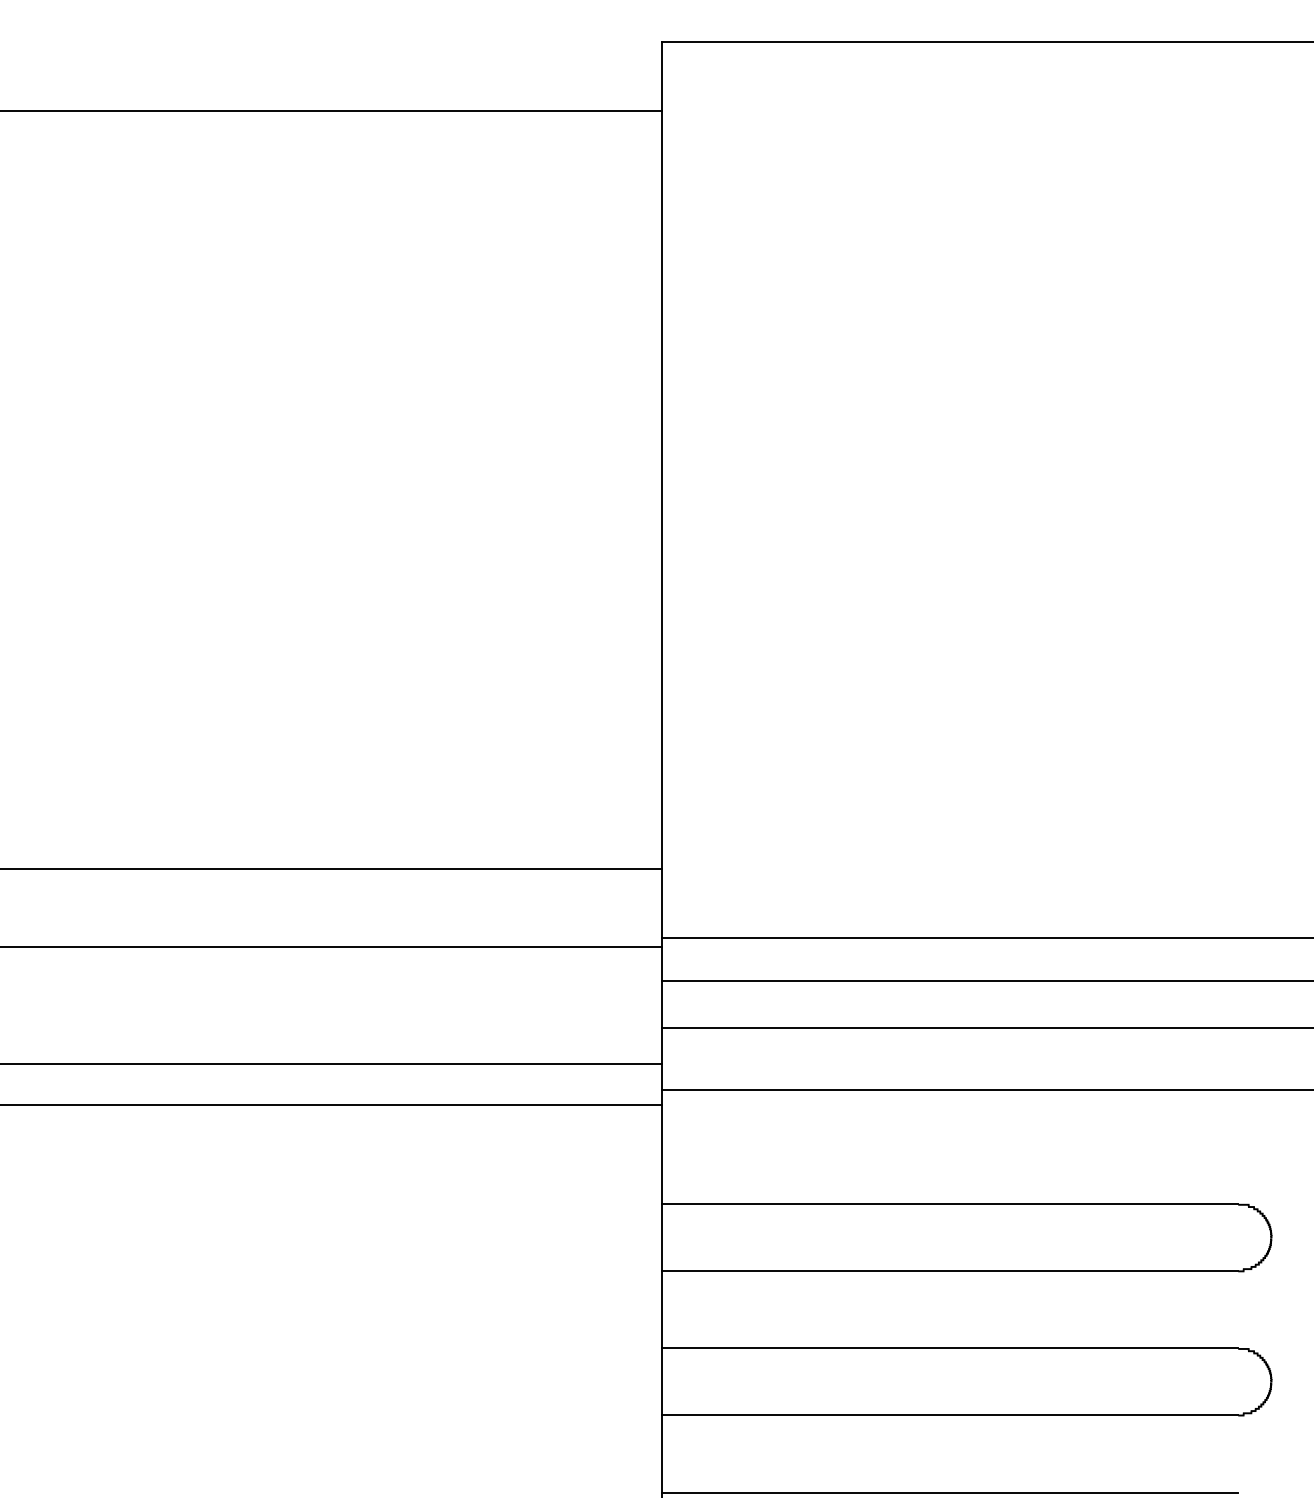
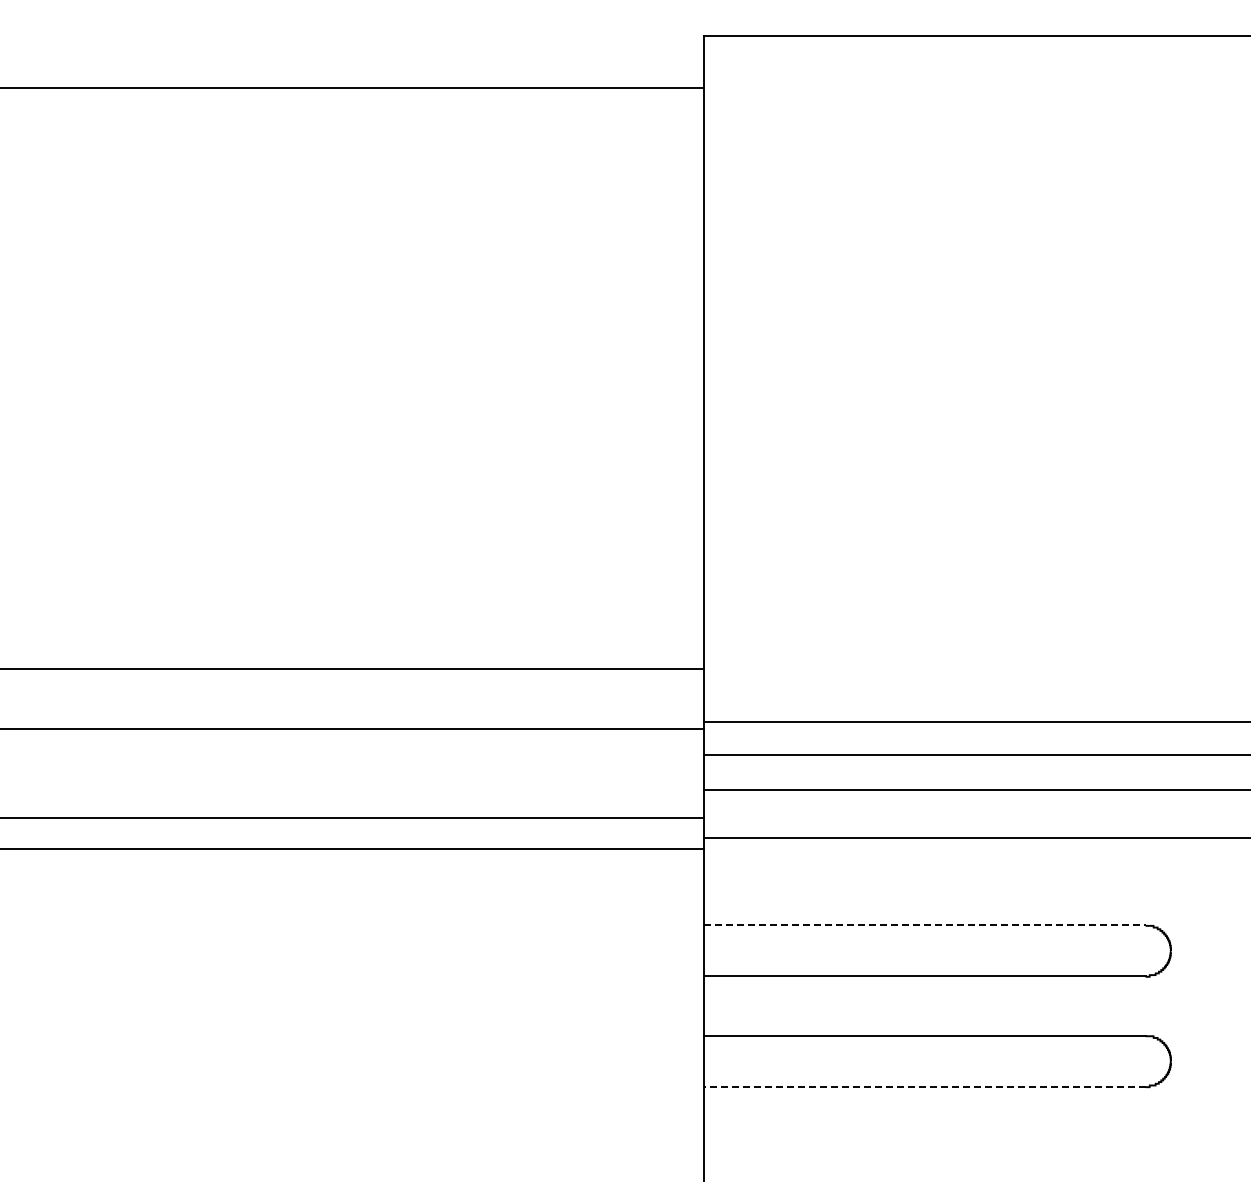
line: (949, 1204) -> (924, 925), solid -> dashed
line: (949, 1414) -> (924, 1086), solid -> dashed
line: (949, 1493) -> (924, 1146), removed

